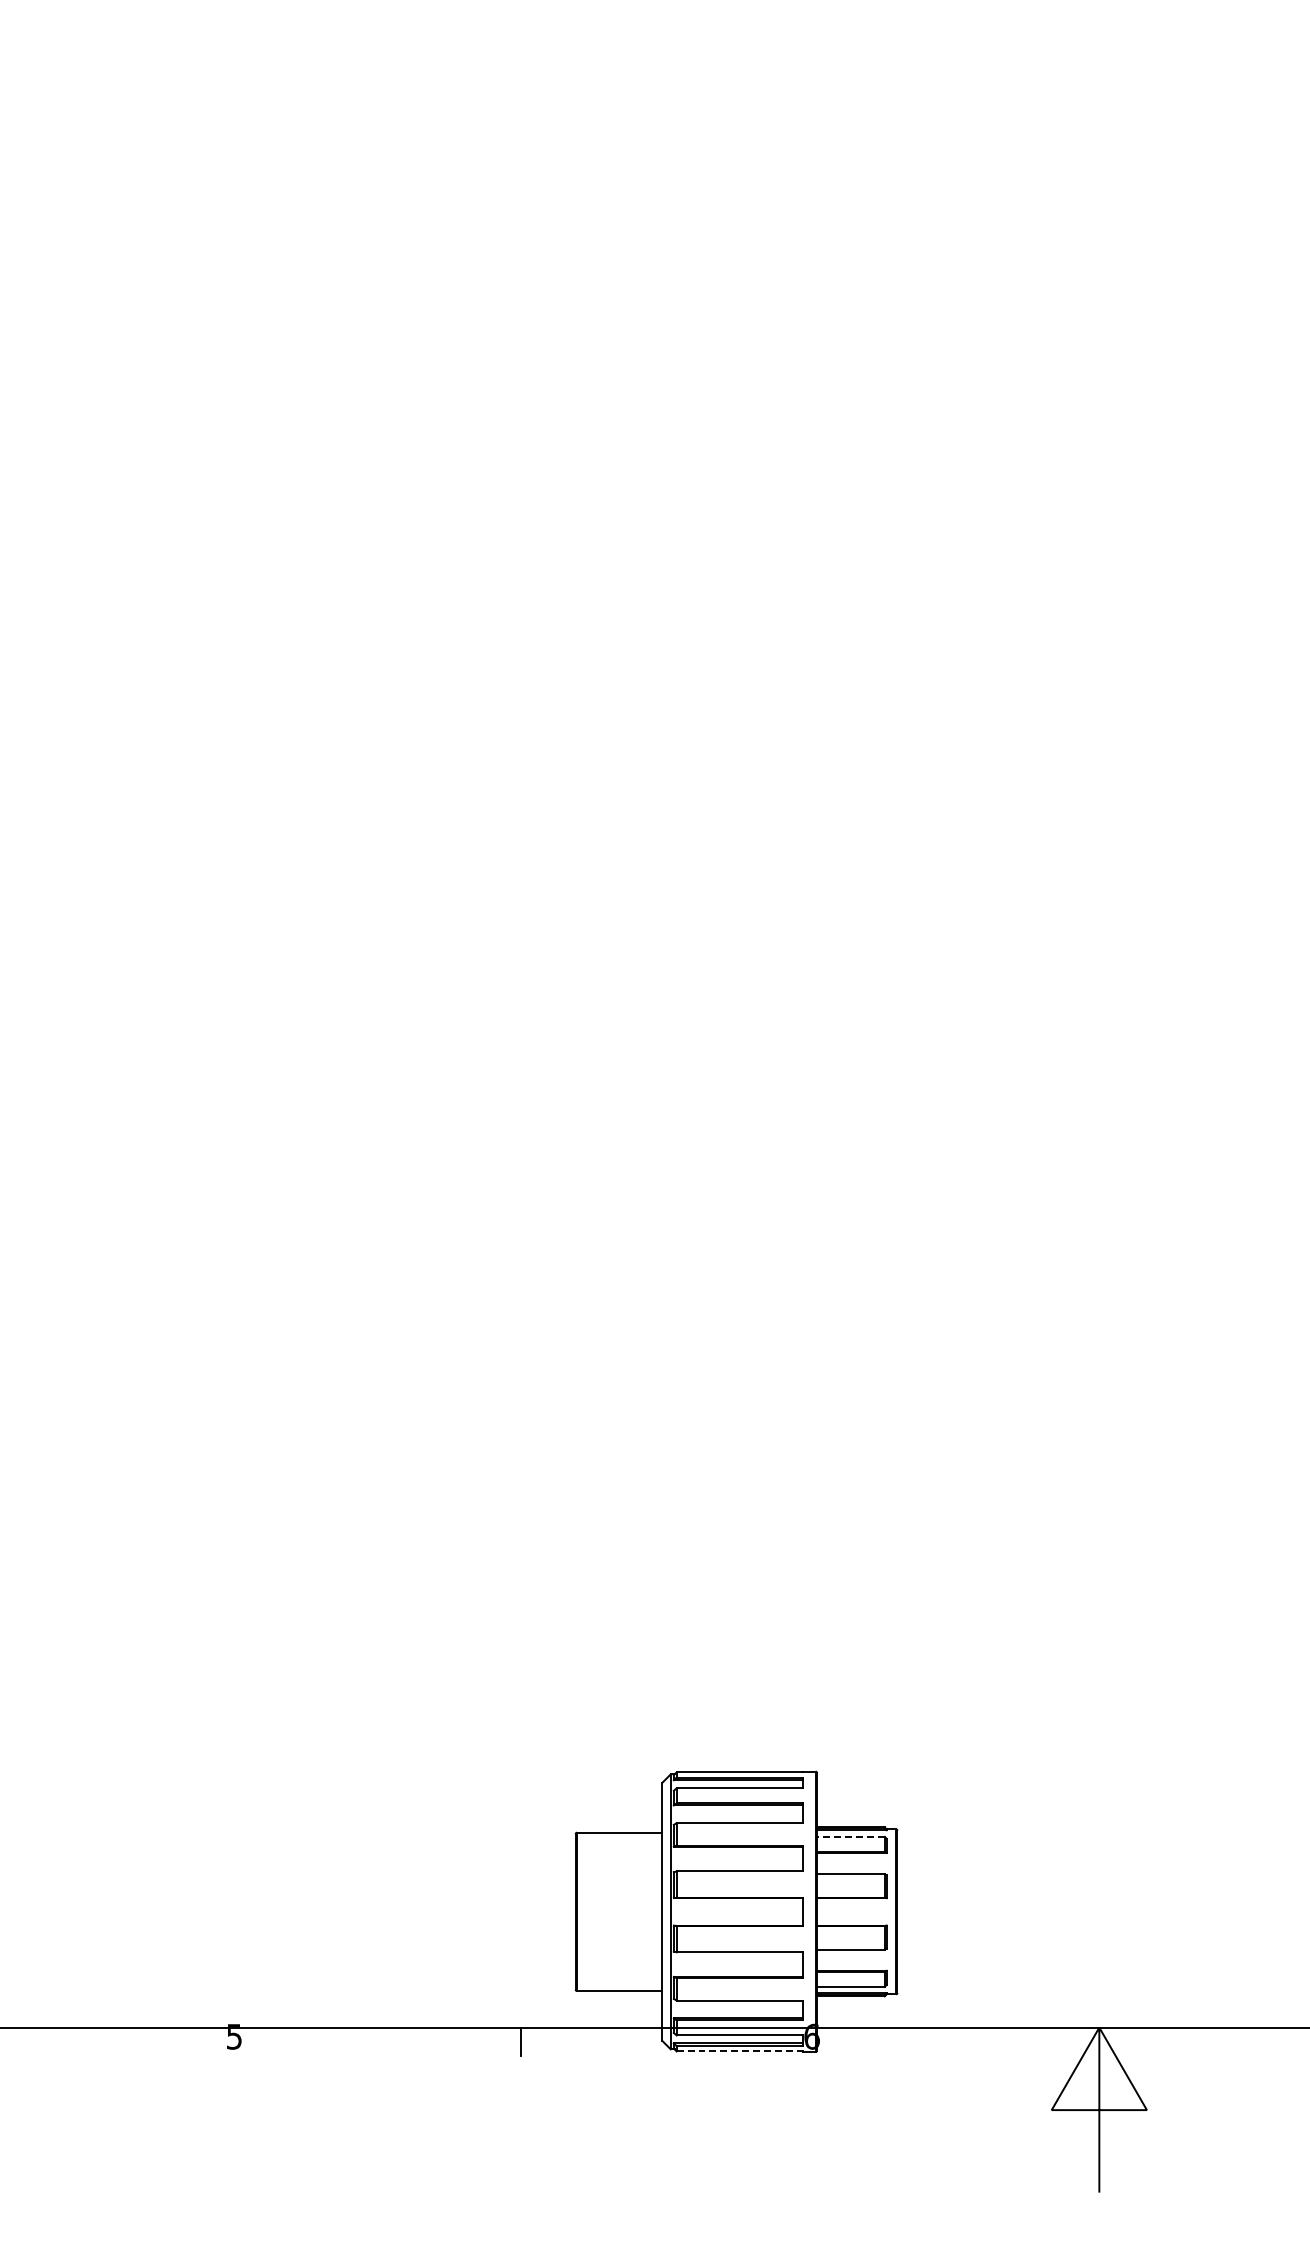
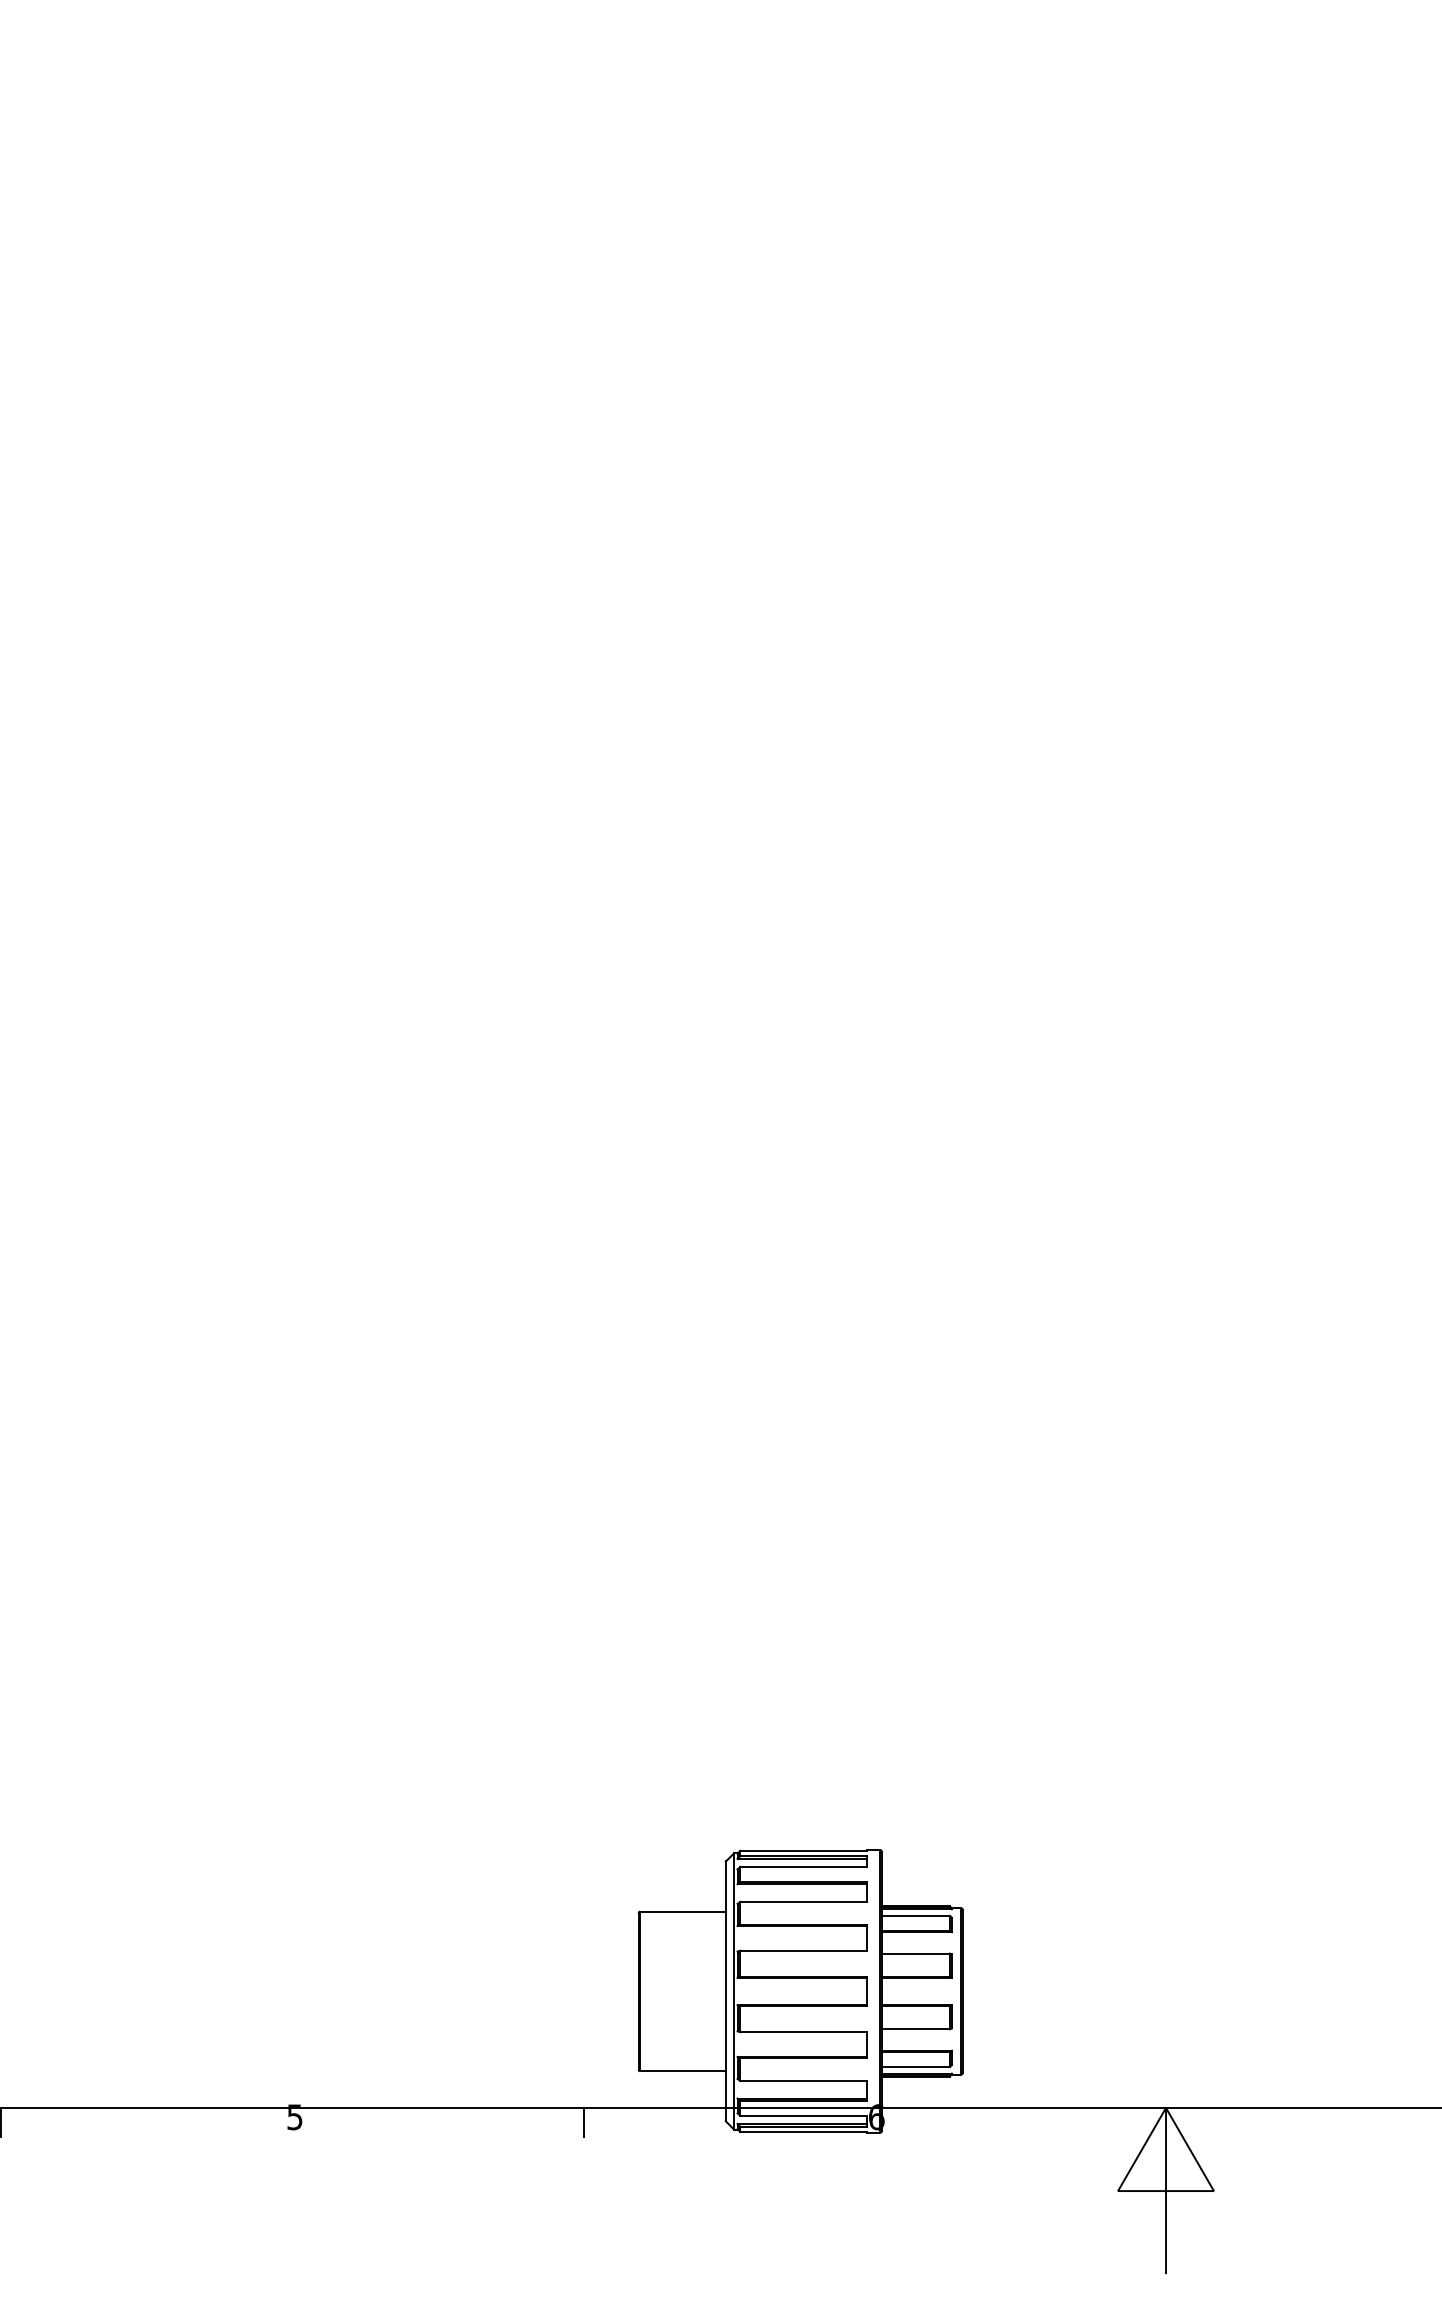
line: (850, 1837) -> (915, 1916), dashed -> solid
line: (740, 2050) -> (804, 2131), dashed -> solid

